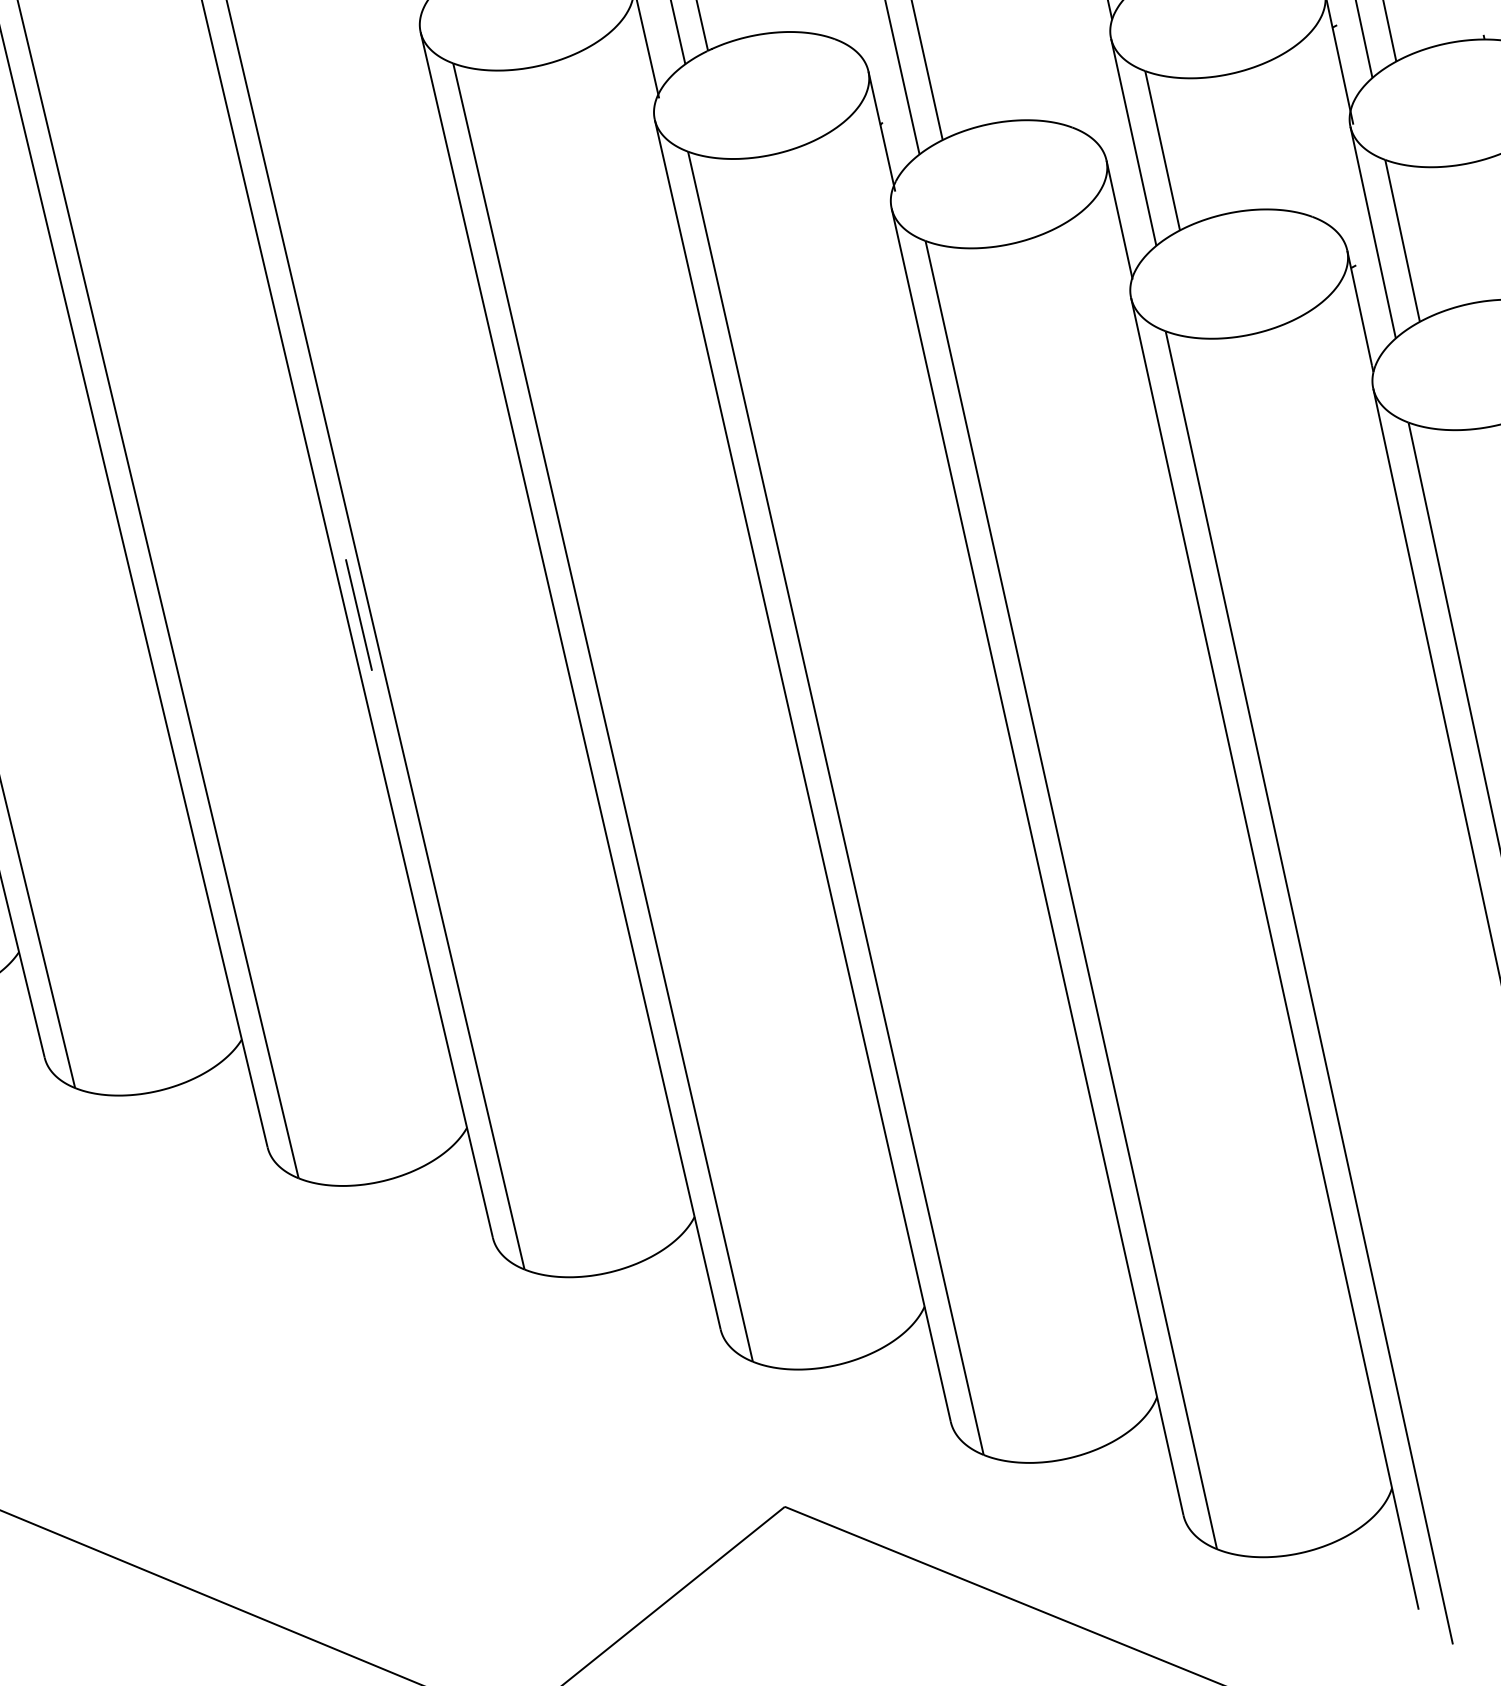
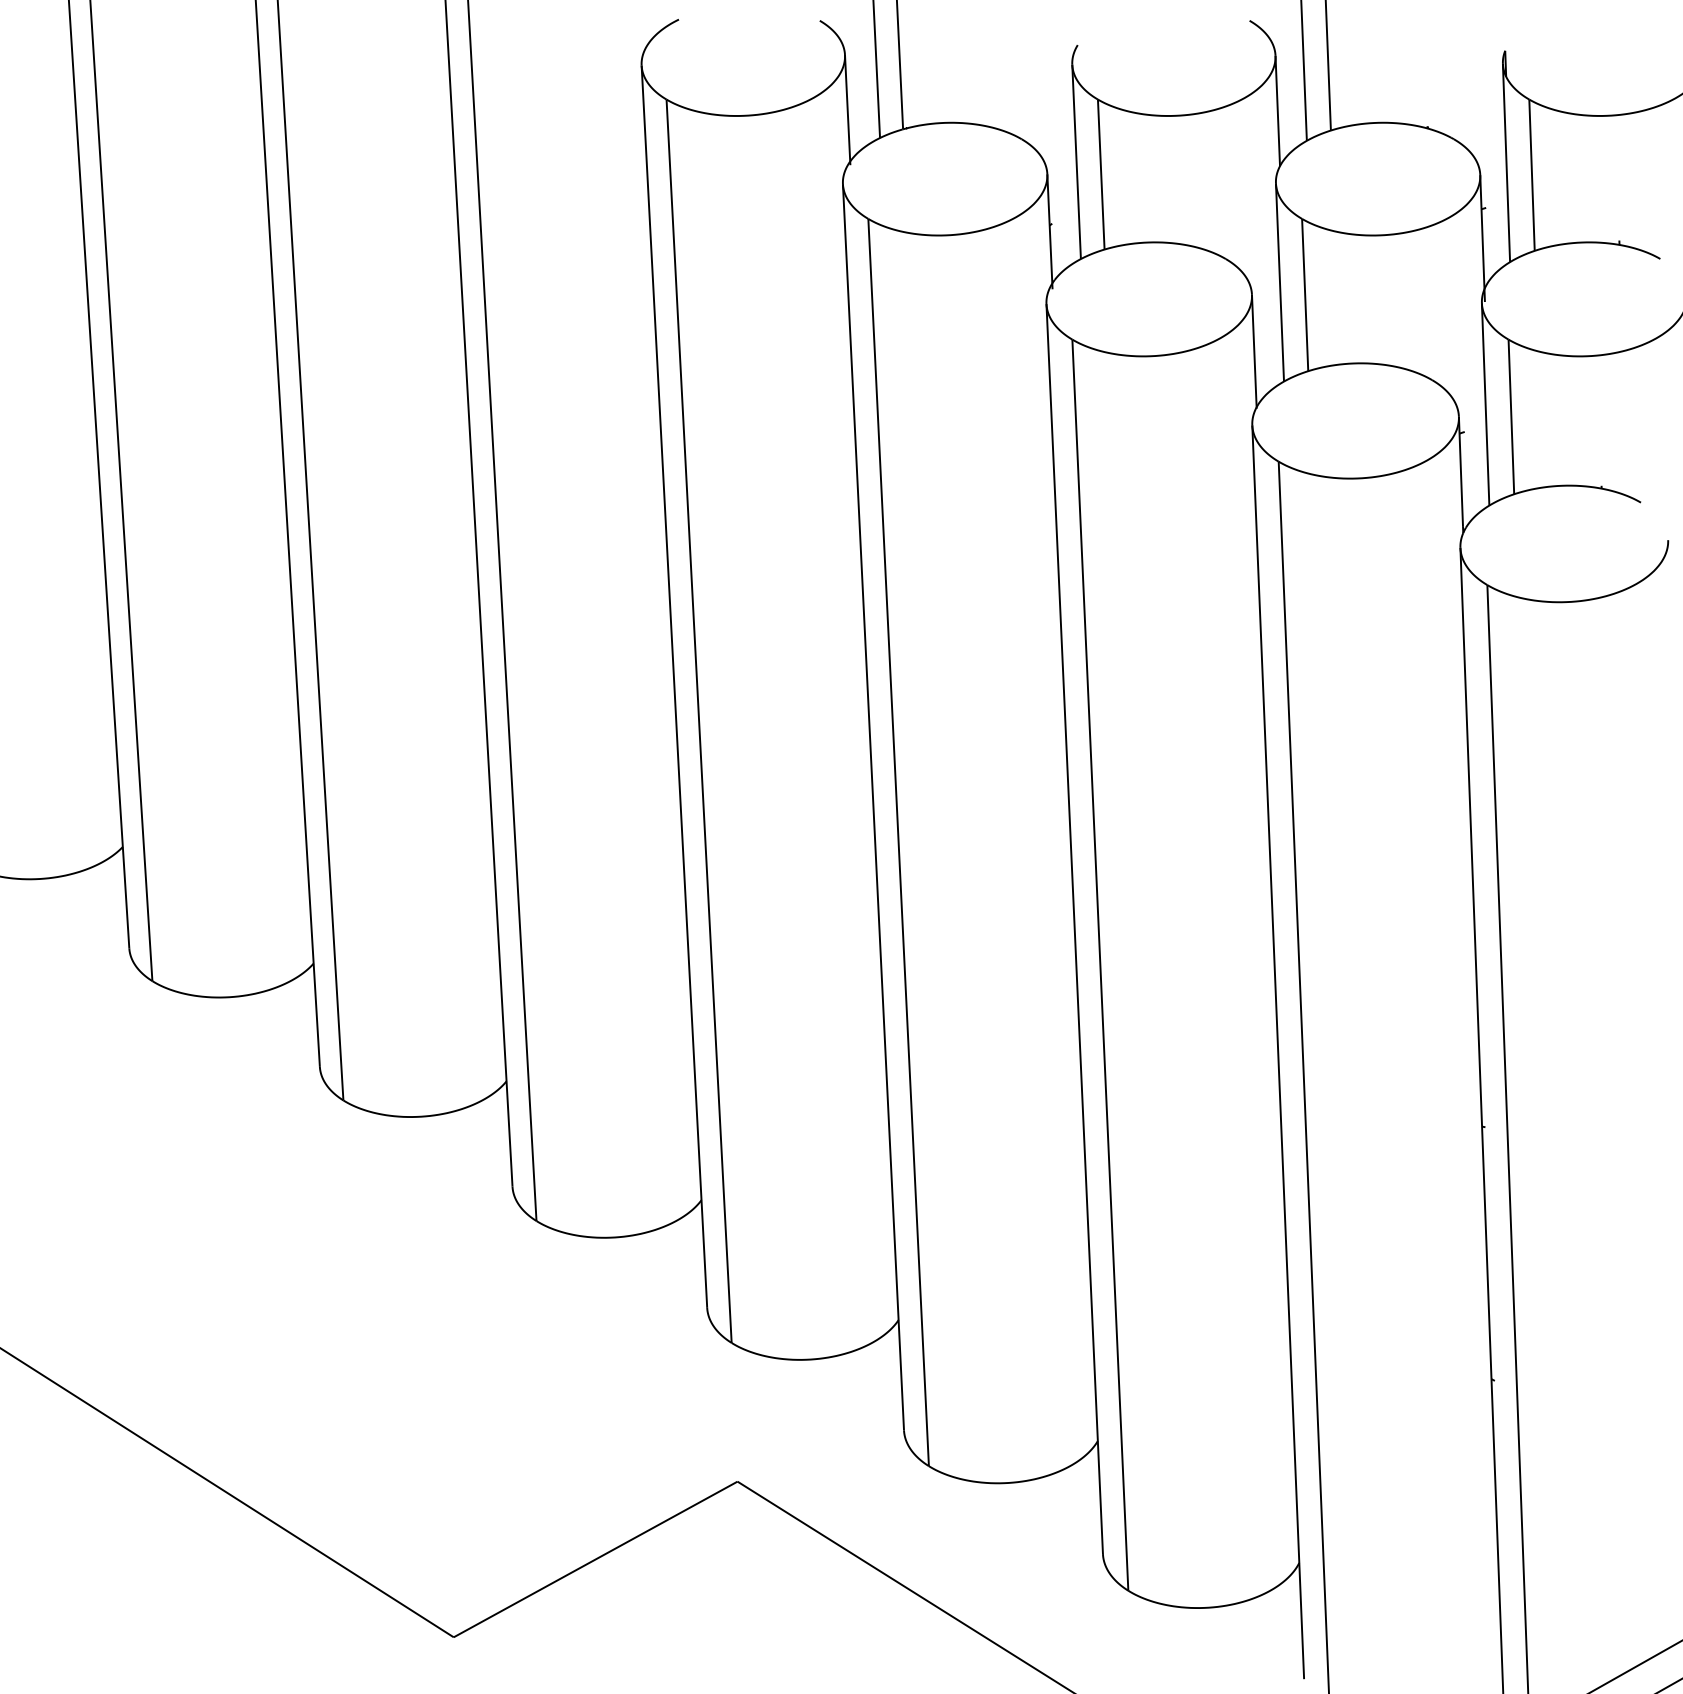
line: (359, 614) -> (490, 591), removed

